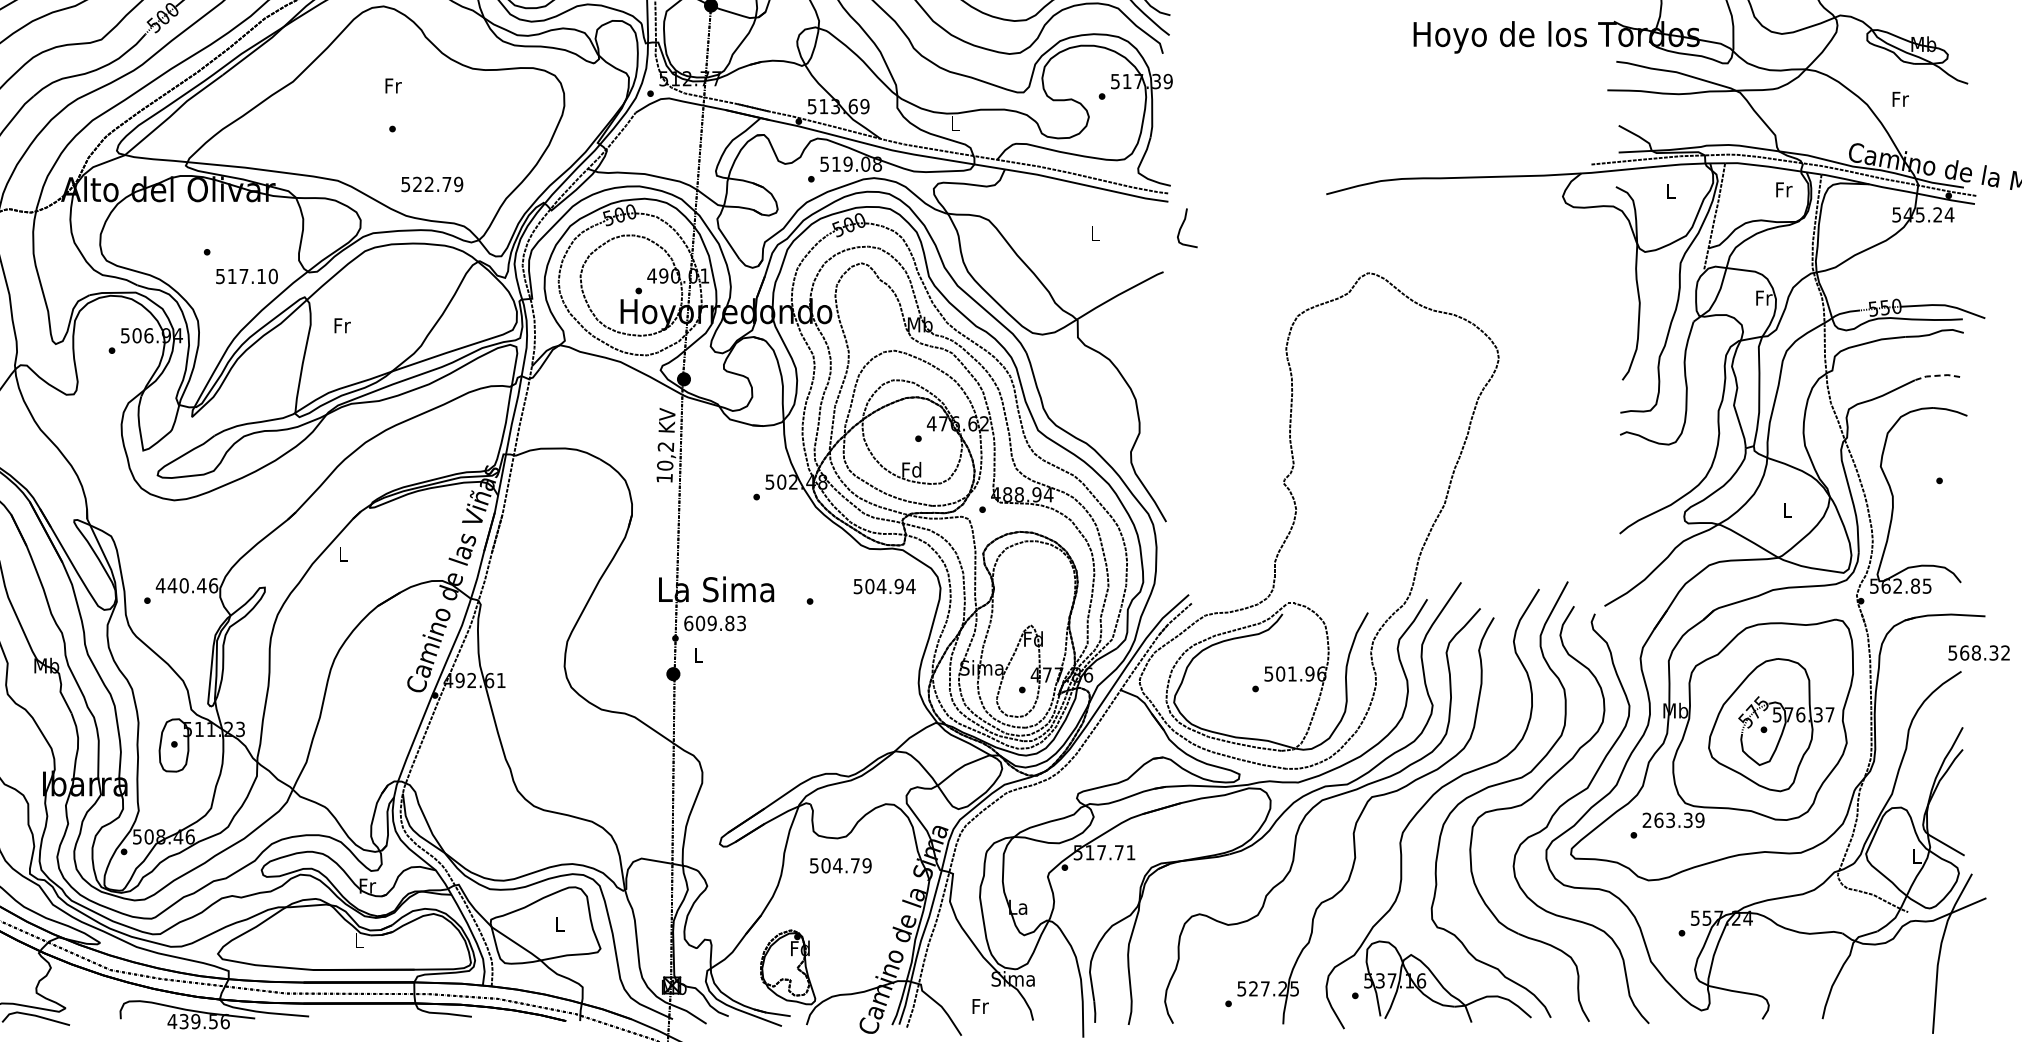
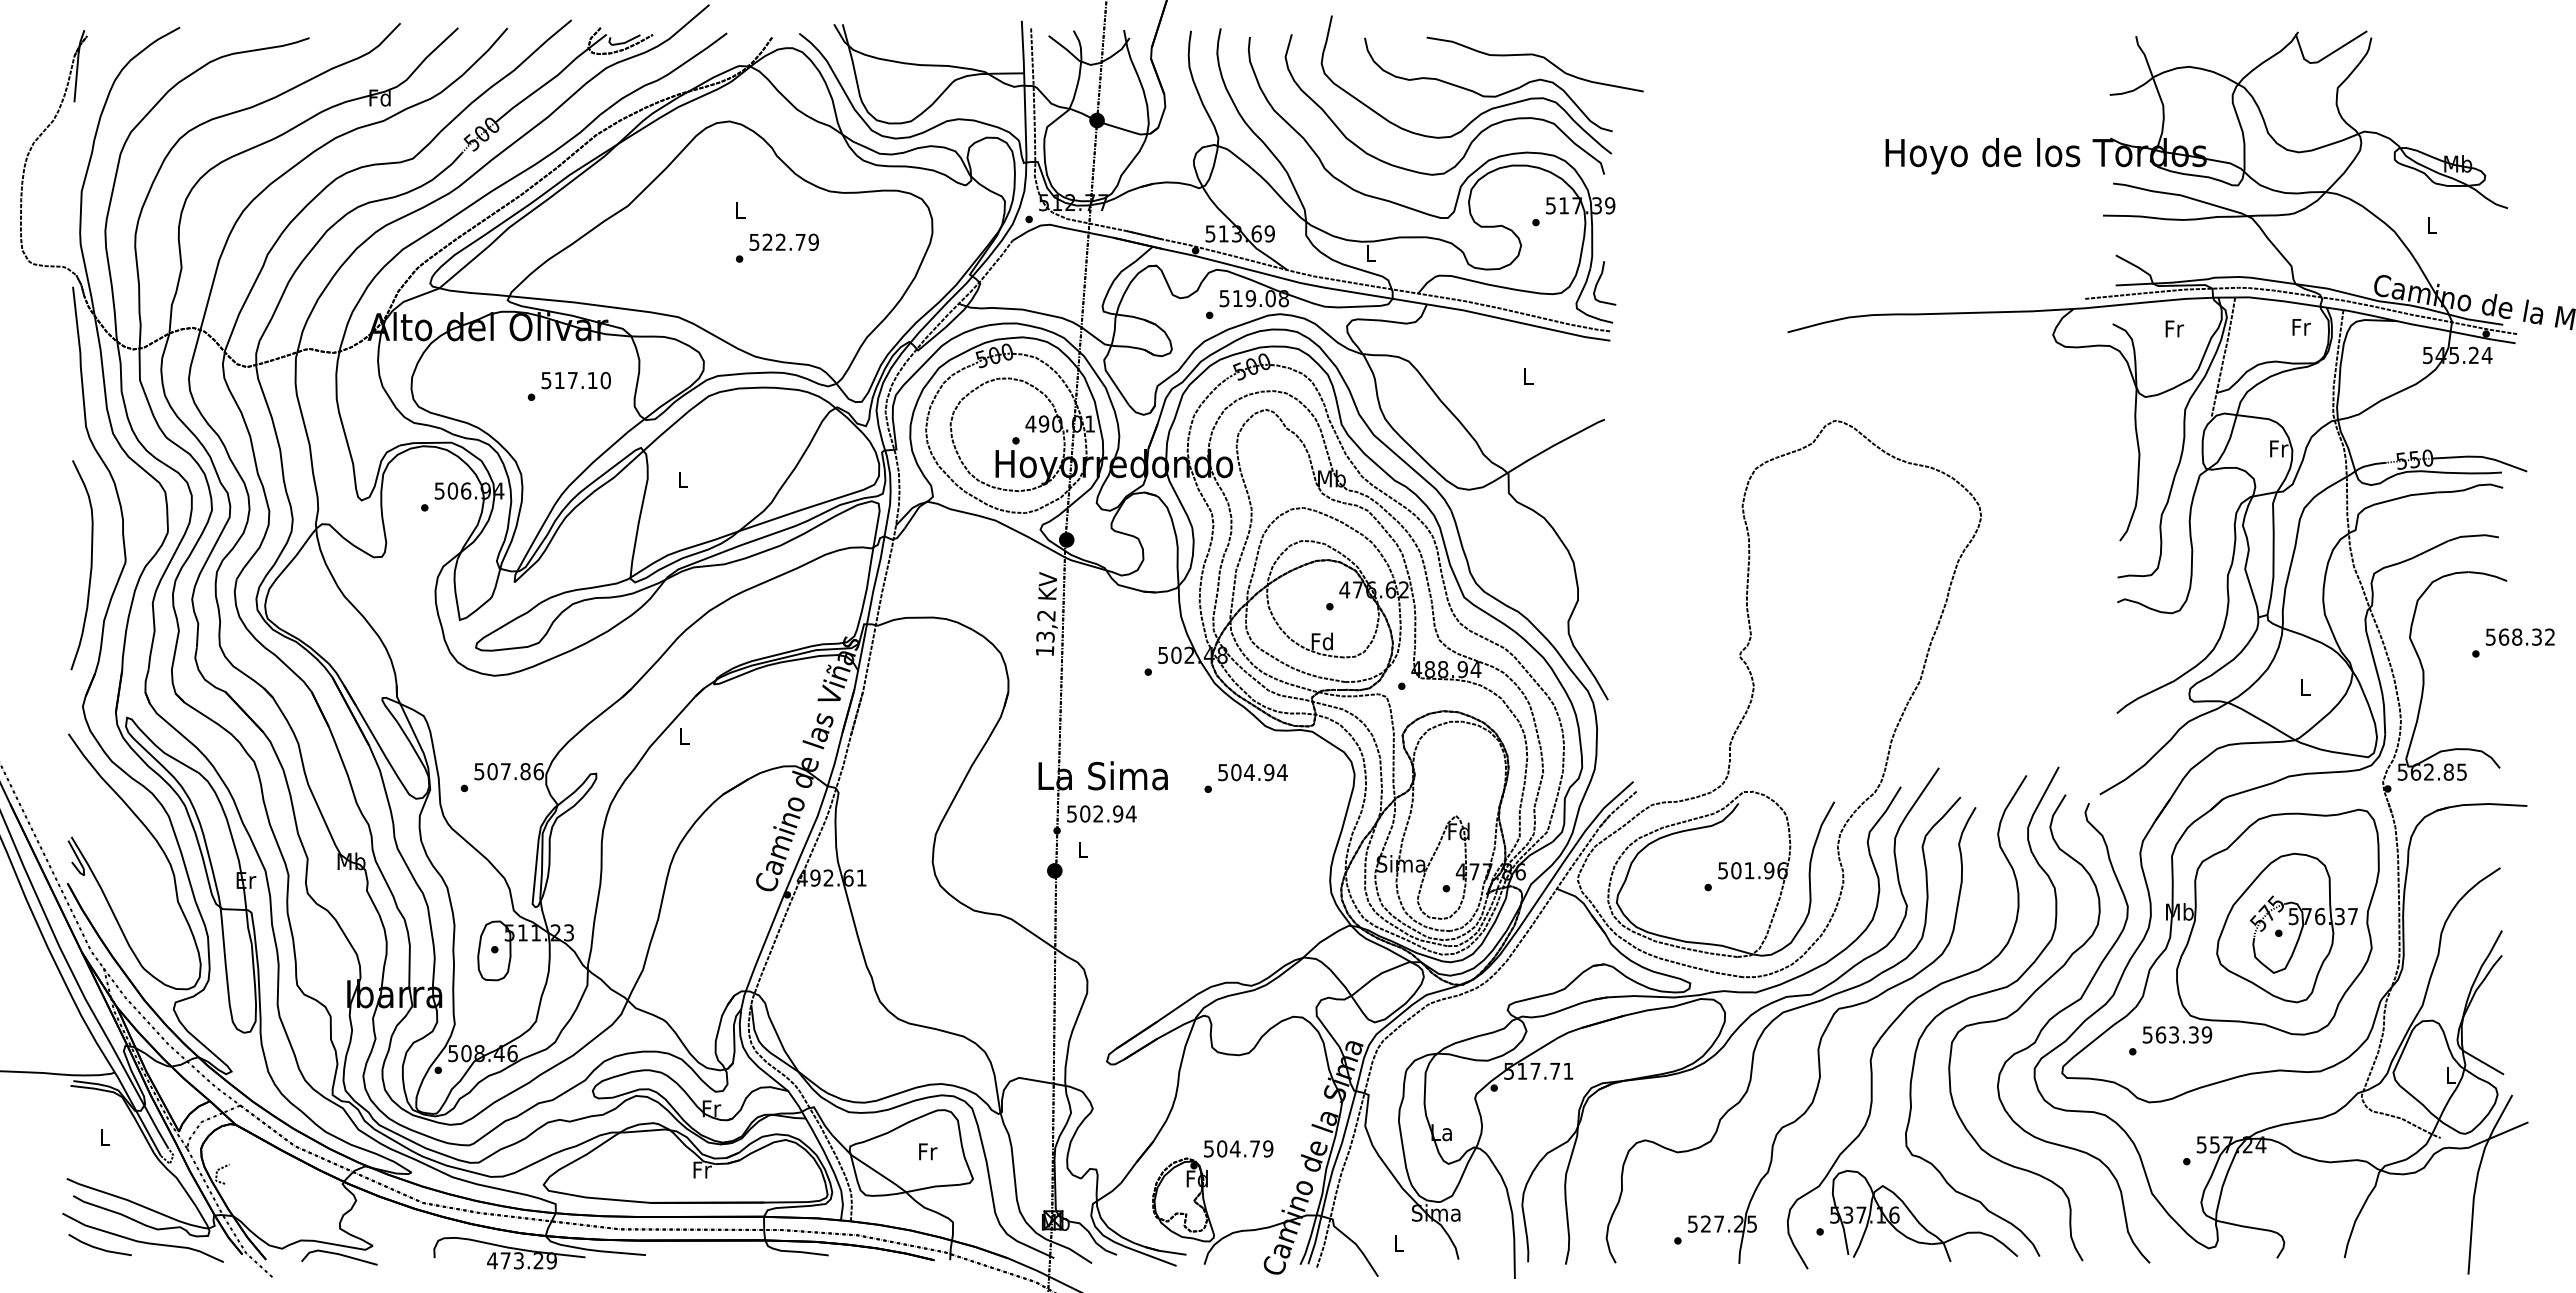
text: (393, 85) -> (740, 210), Fr -> L
text: (1900, 99) -> (2432, 225), Fr -> L
text: (431, 183) -> (783, 241), moved
text: (1671, 190) -> (2174, 328), L -> Fr
curve: (1182, 226) -> (1599, 281), moved
text: (246, 276) -> (575, 380), moved
text: (342, 325) -> (683, 479), Fr -> L
line: (1936, 376) -> (2472, 536), dashed -> solid
text: (665, 465) -> (1045, 636), 10,2 -> 13,2
text: (181, 585) -> (502, 771), 440.46 -> 507.86
text: (884, 586) -> (1252, 772), moved
text: (714, 623) -> (1101, 813), 609.83 -> 502.94
text: (1979, 652) -> (2520, 636), moved
text: (1646, 819) -> (2147, 1034), 263.39 -> 563.39
text: (840, 865) -> (1238, 1148), moved
text: (560, 924) -> (928, 1151), L -> Fr
text: (359, 940) -> (702, 1169), L -> Fr
text: (980, 1006) -> (1399, 1243), Fr -> L
text: (204, 1021) -> (528, 1260), 439.56 -> 473.29

